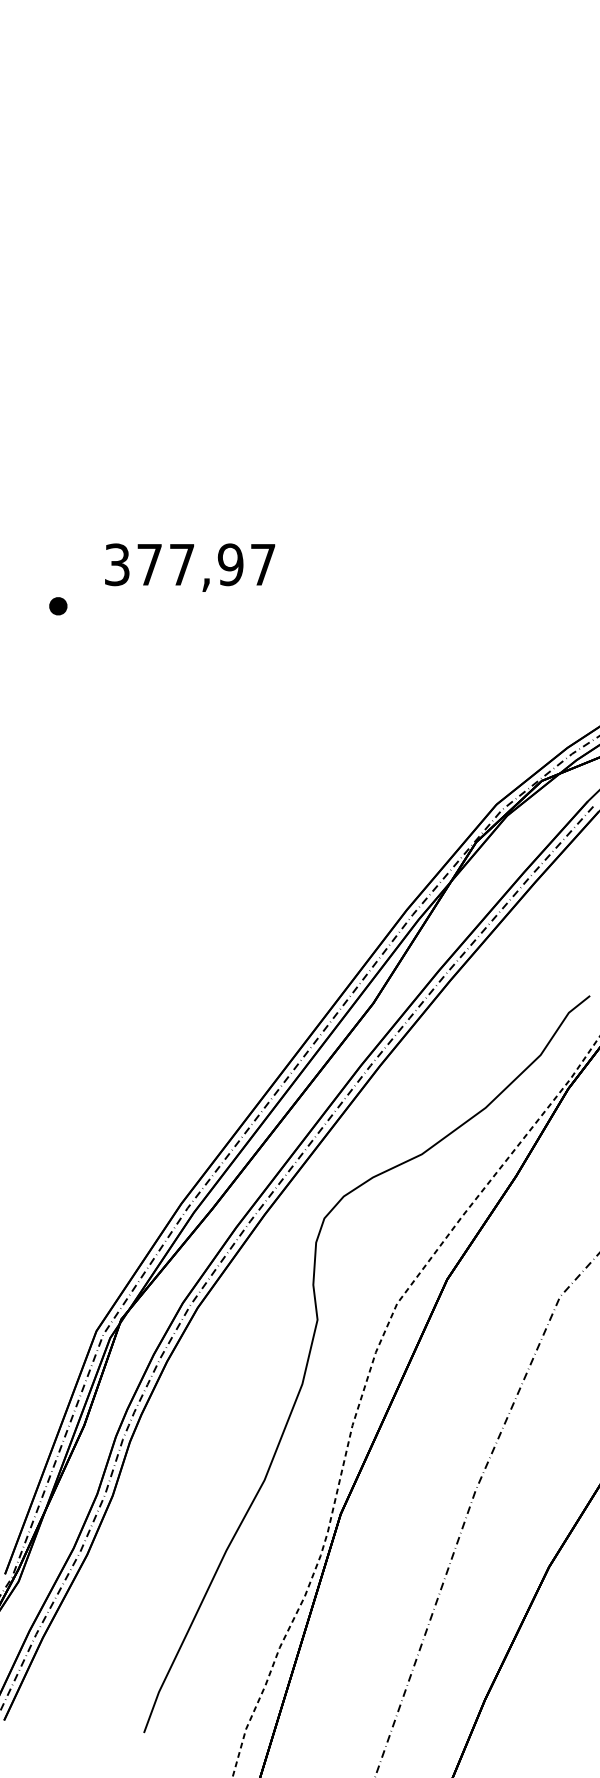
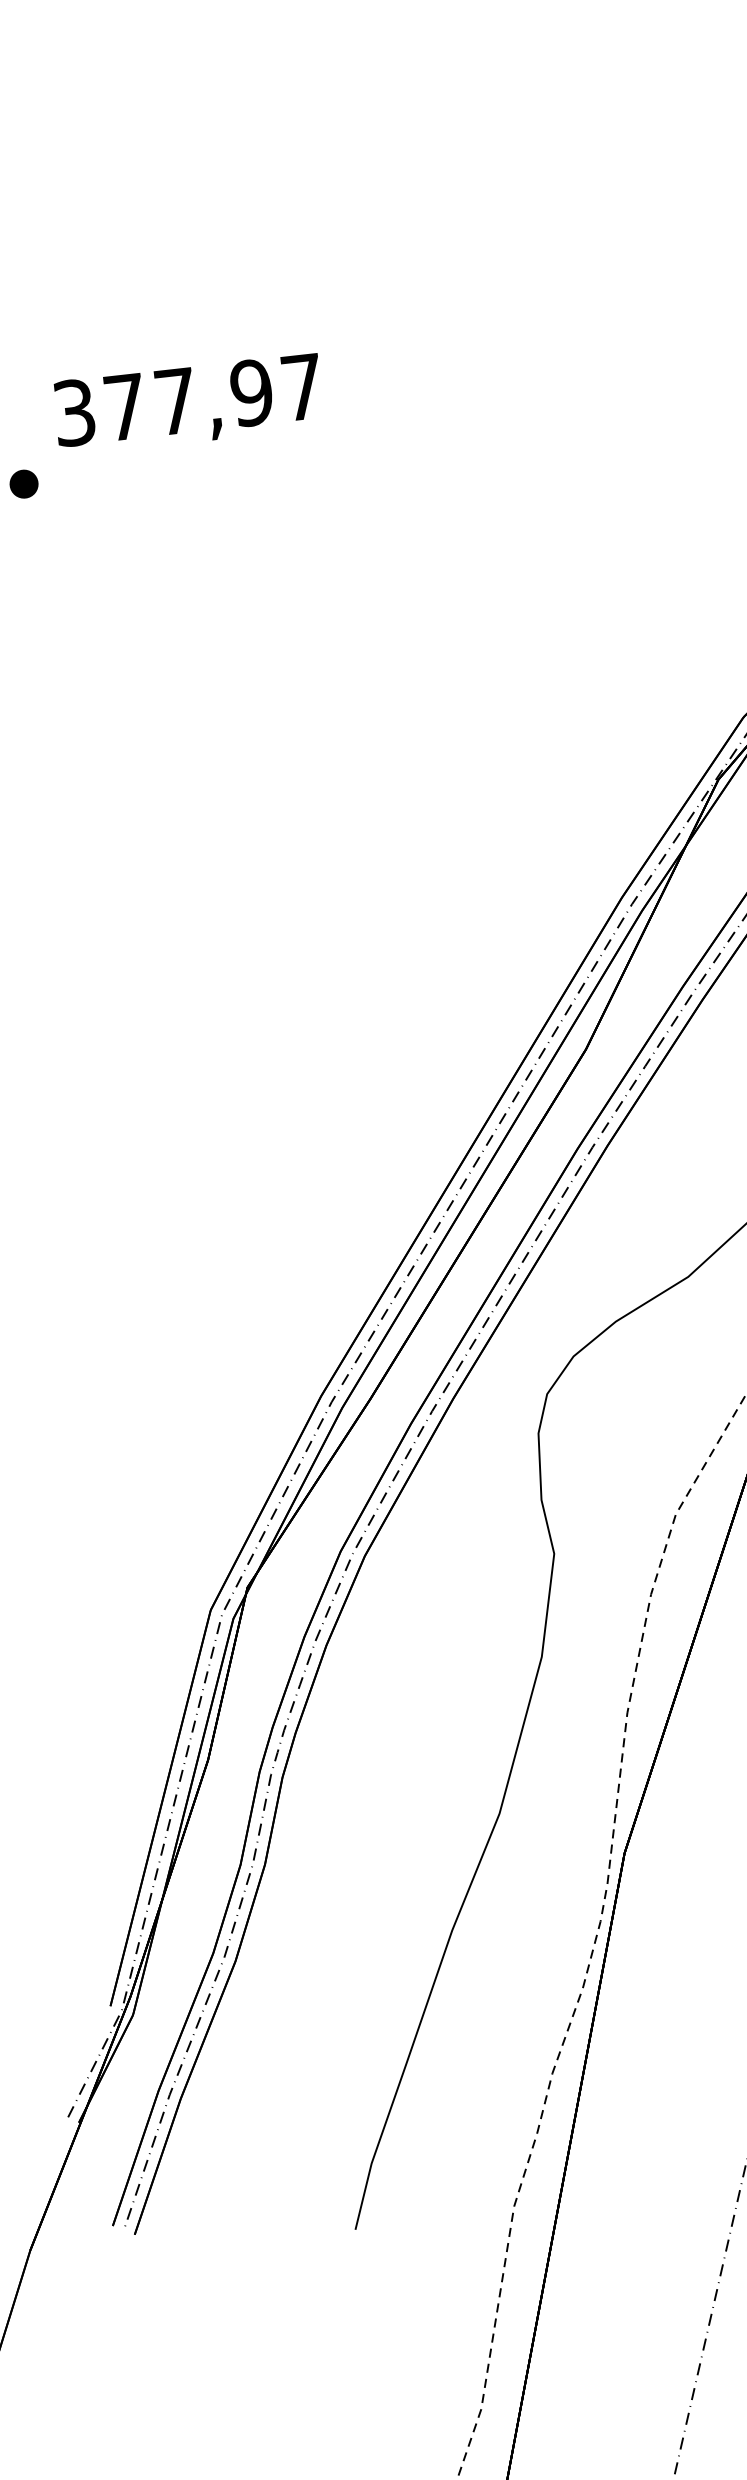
text: (190, 567) -> (189, 404), moved

